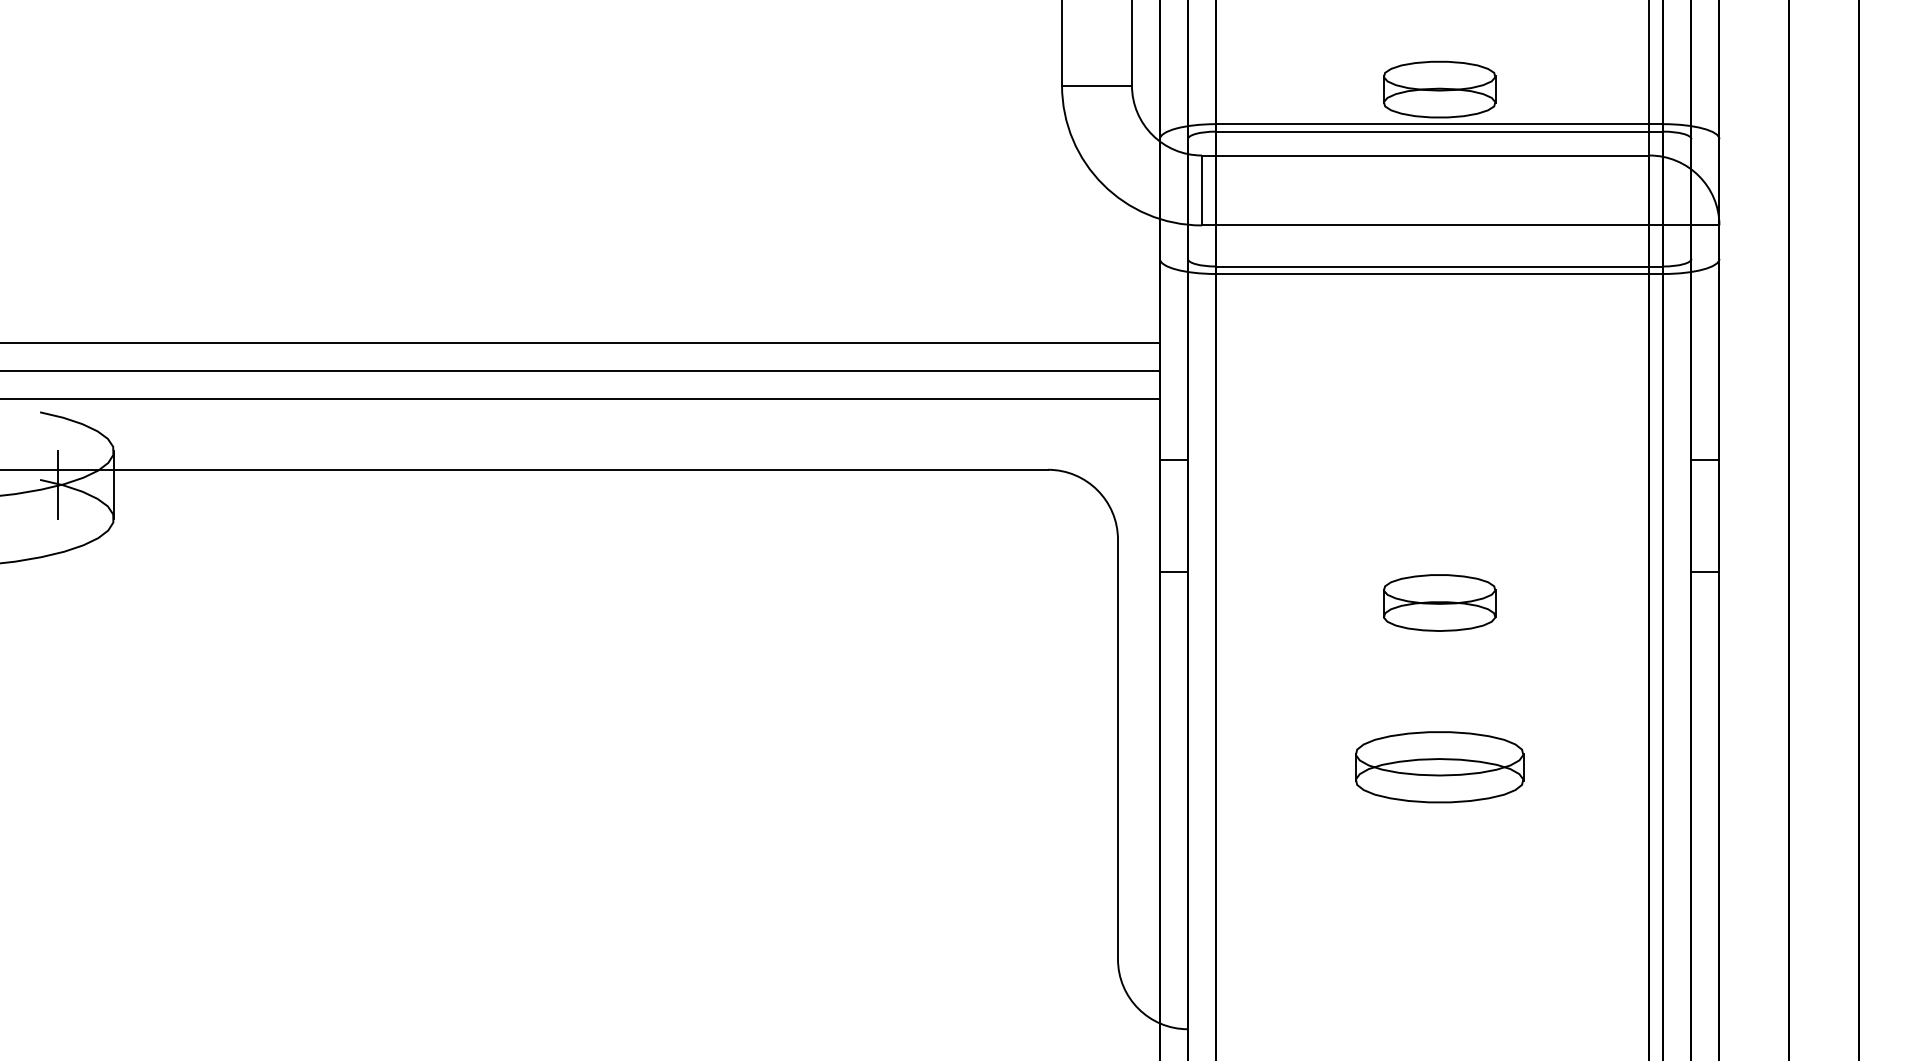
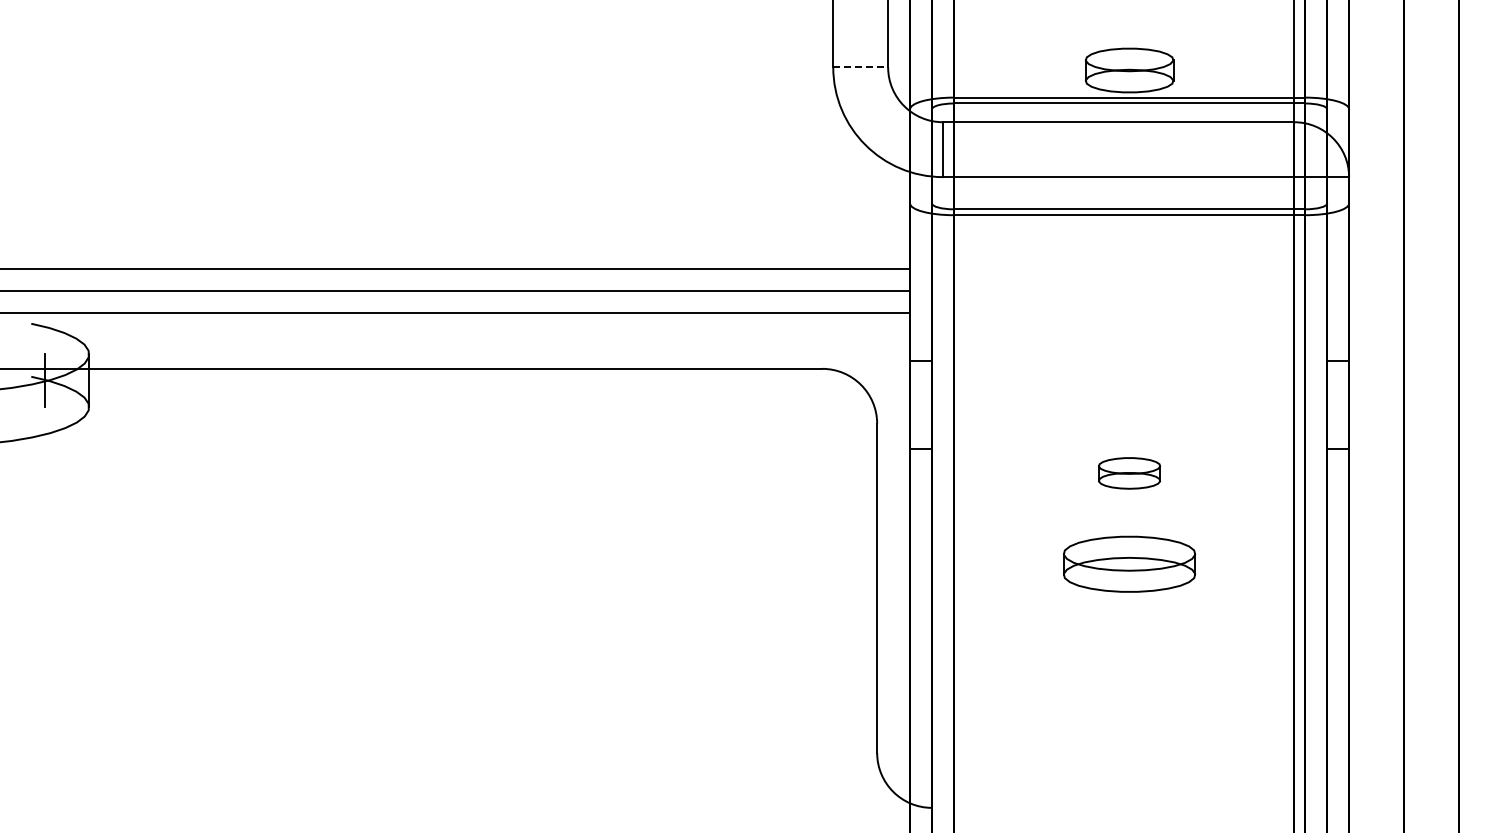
line: (1098, 85) -> (861, 67), solid -> dashed
part: (1439, 603) -> (1129, 473), size x0.7
part: (1439, 766) -> (1129, 563), moved

